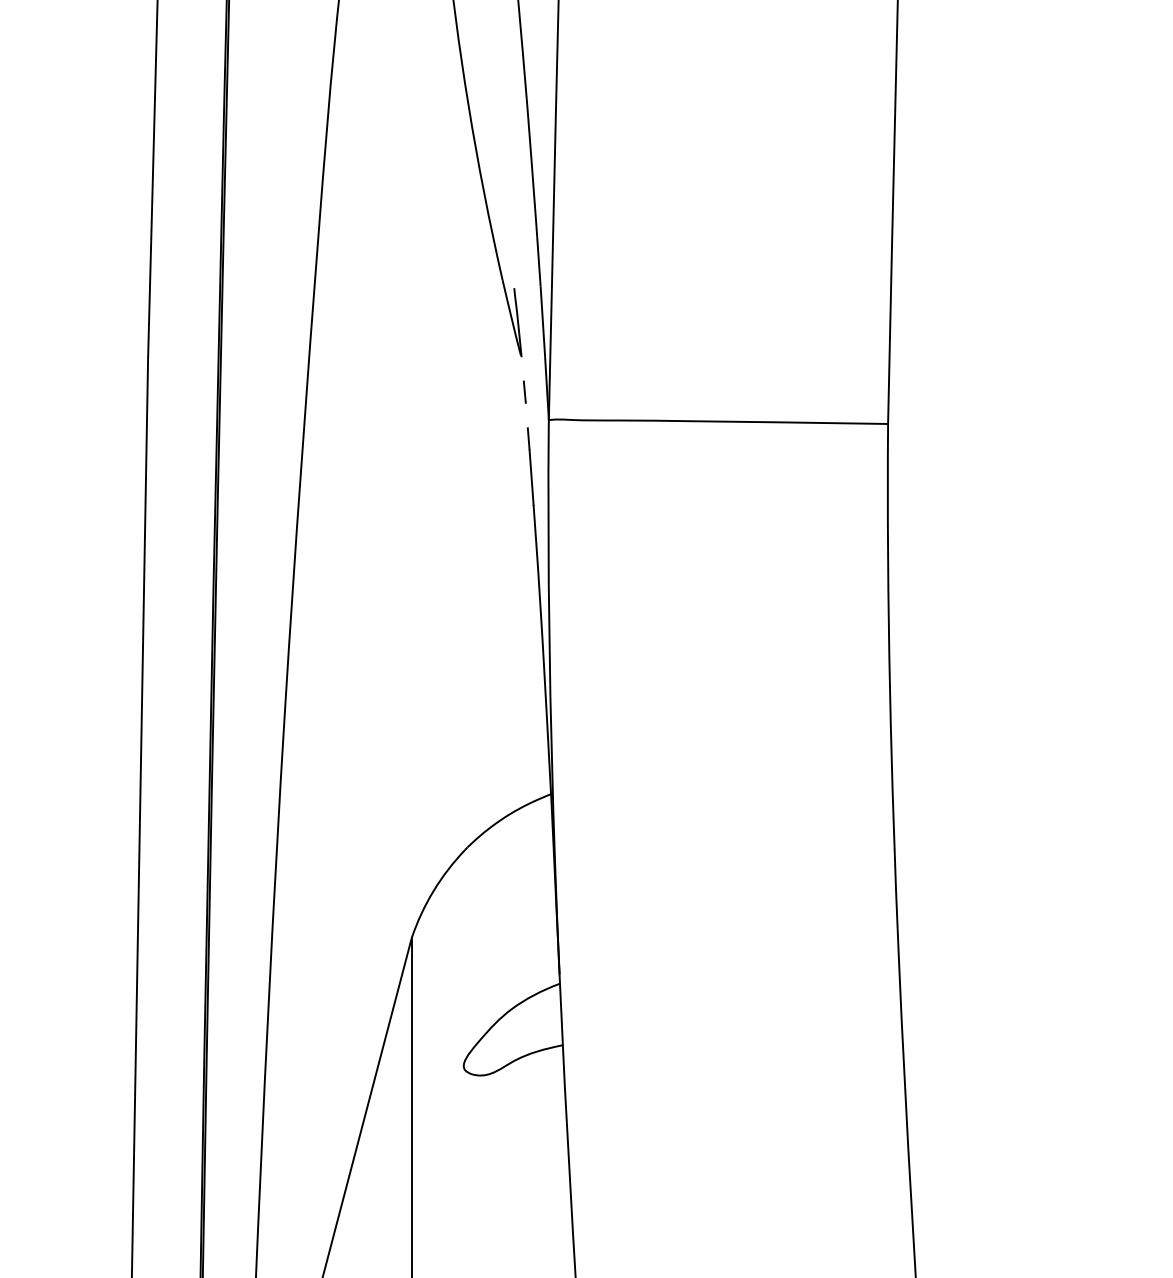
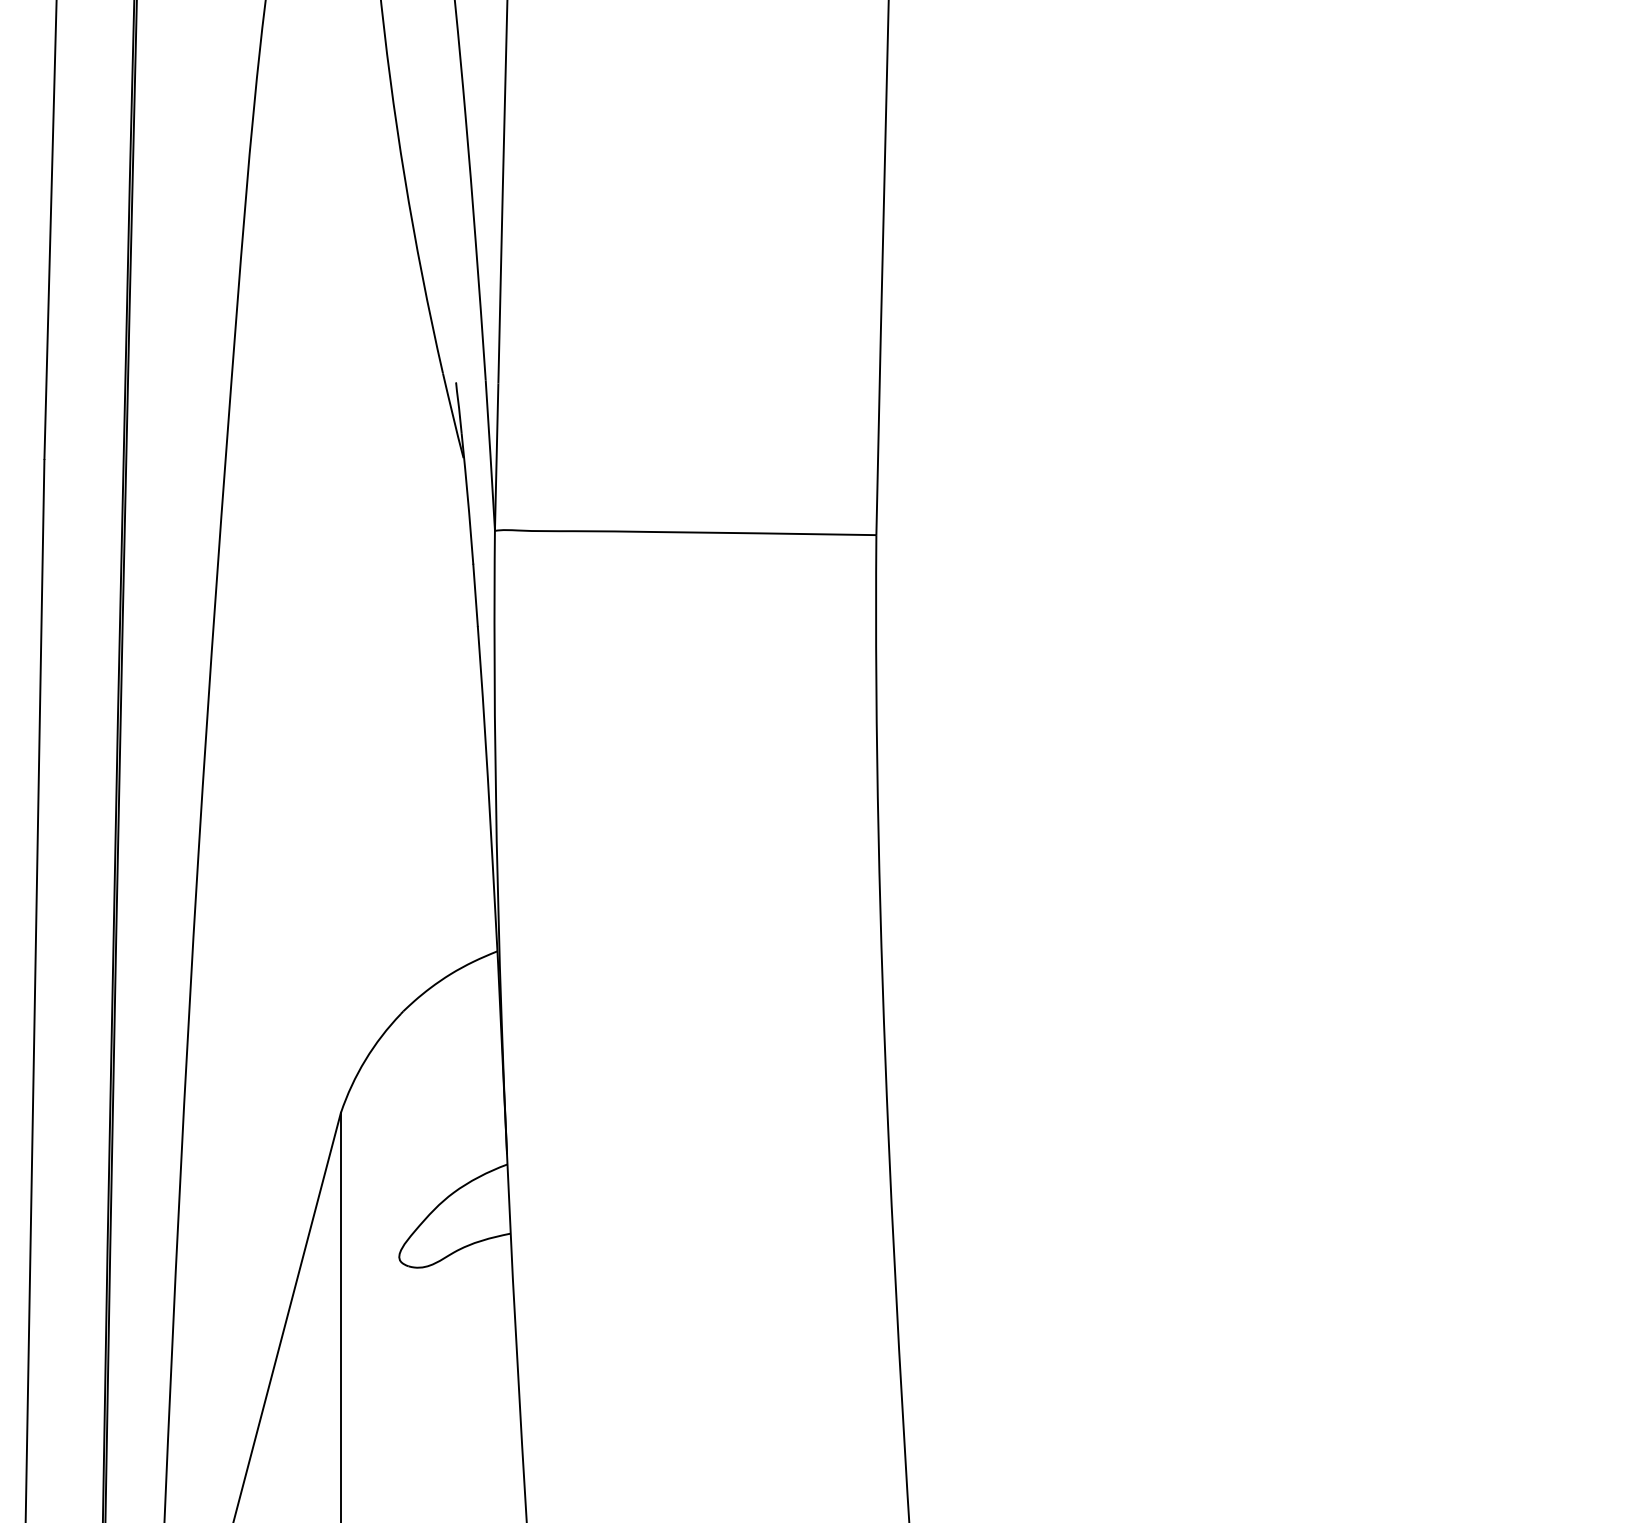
line: (524, 392) -> (467, 499), dashed -> solid

